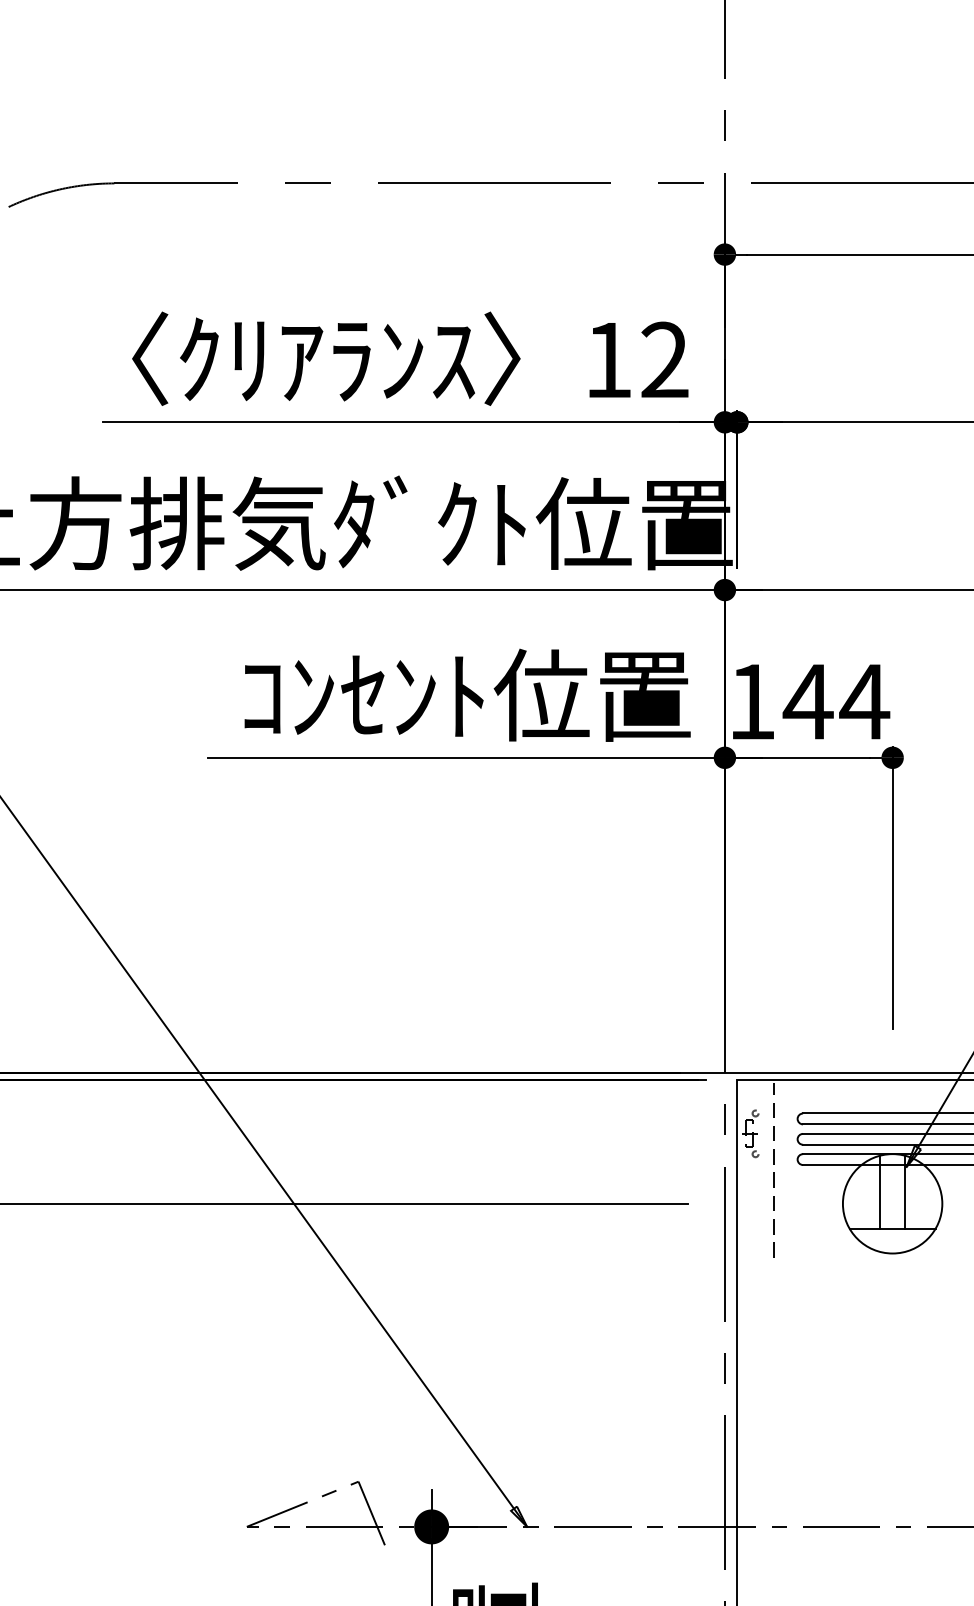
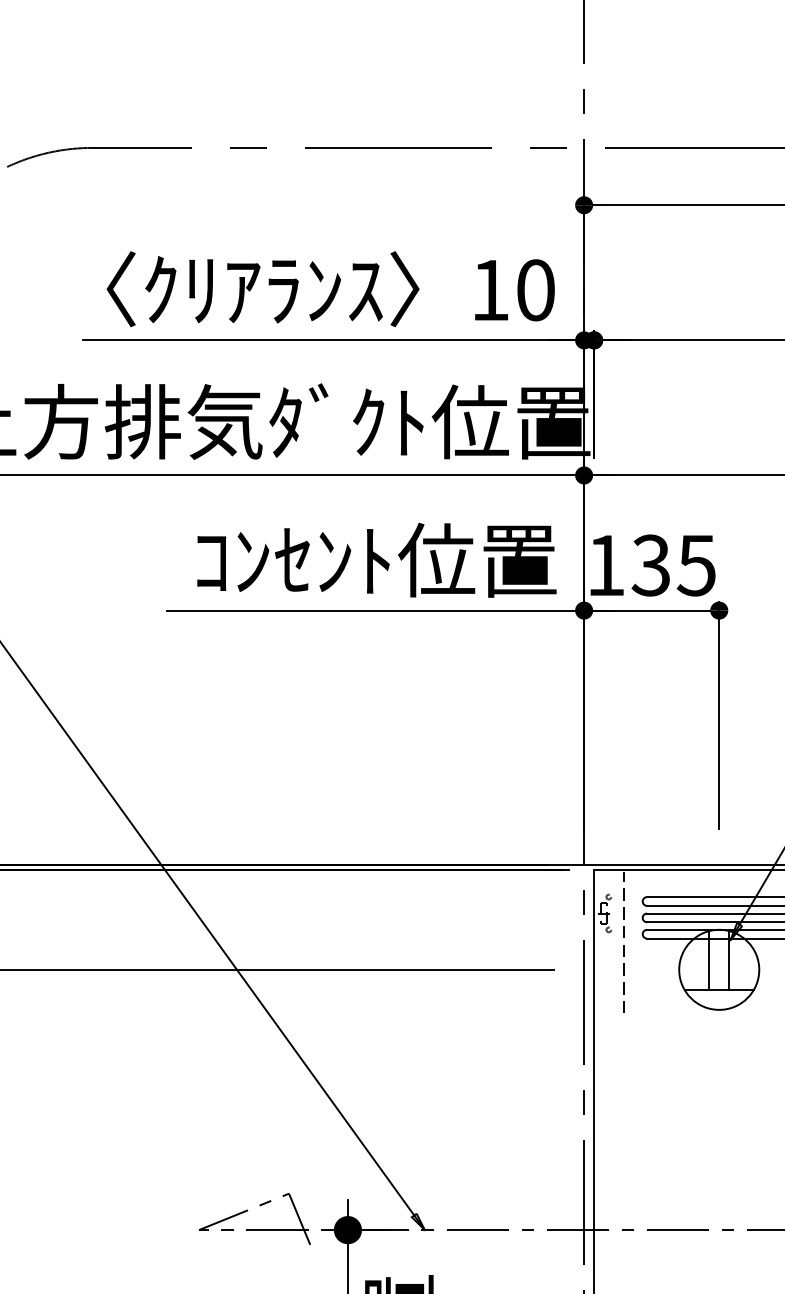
text: (664, 359) -> (535, 289), 12 -> 10
text: (836, 701) -> (674, 565), 144 -> 135

